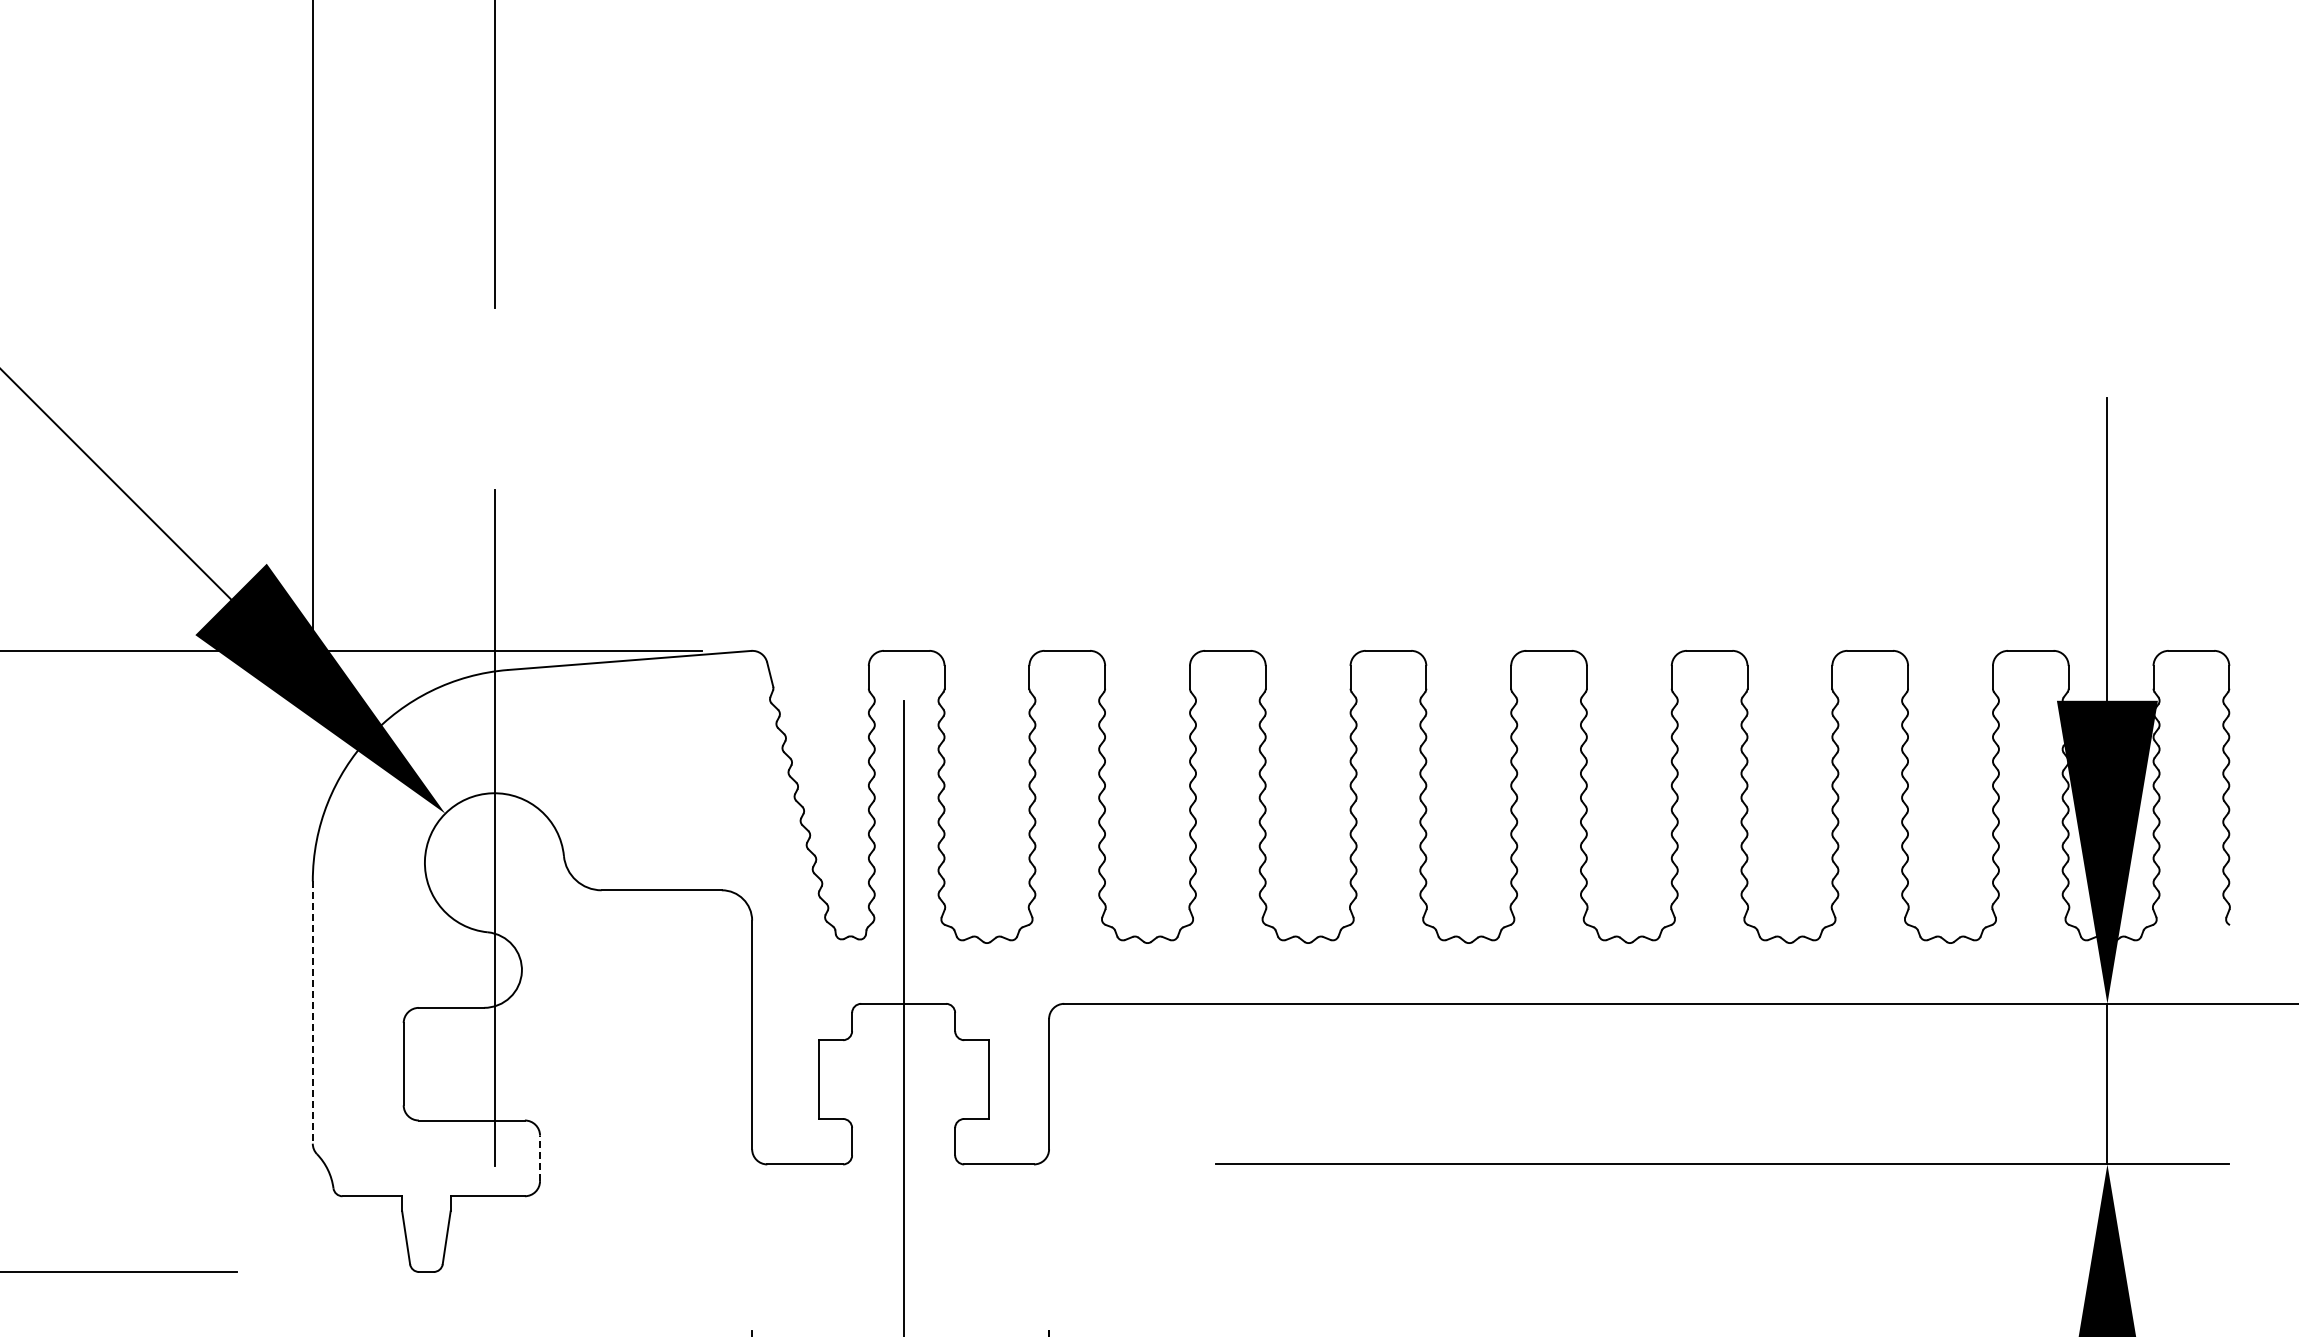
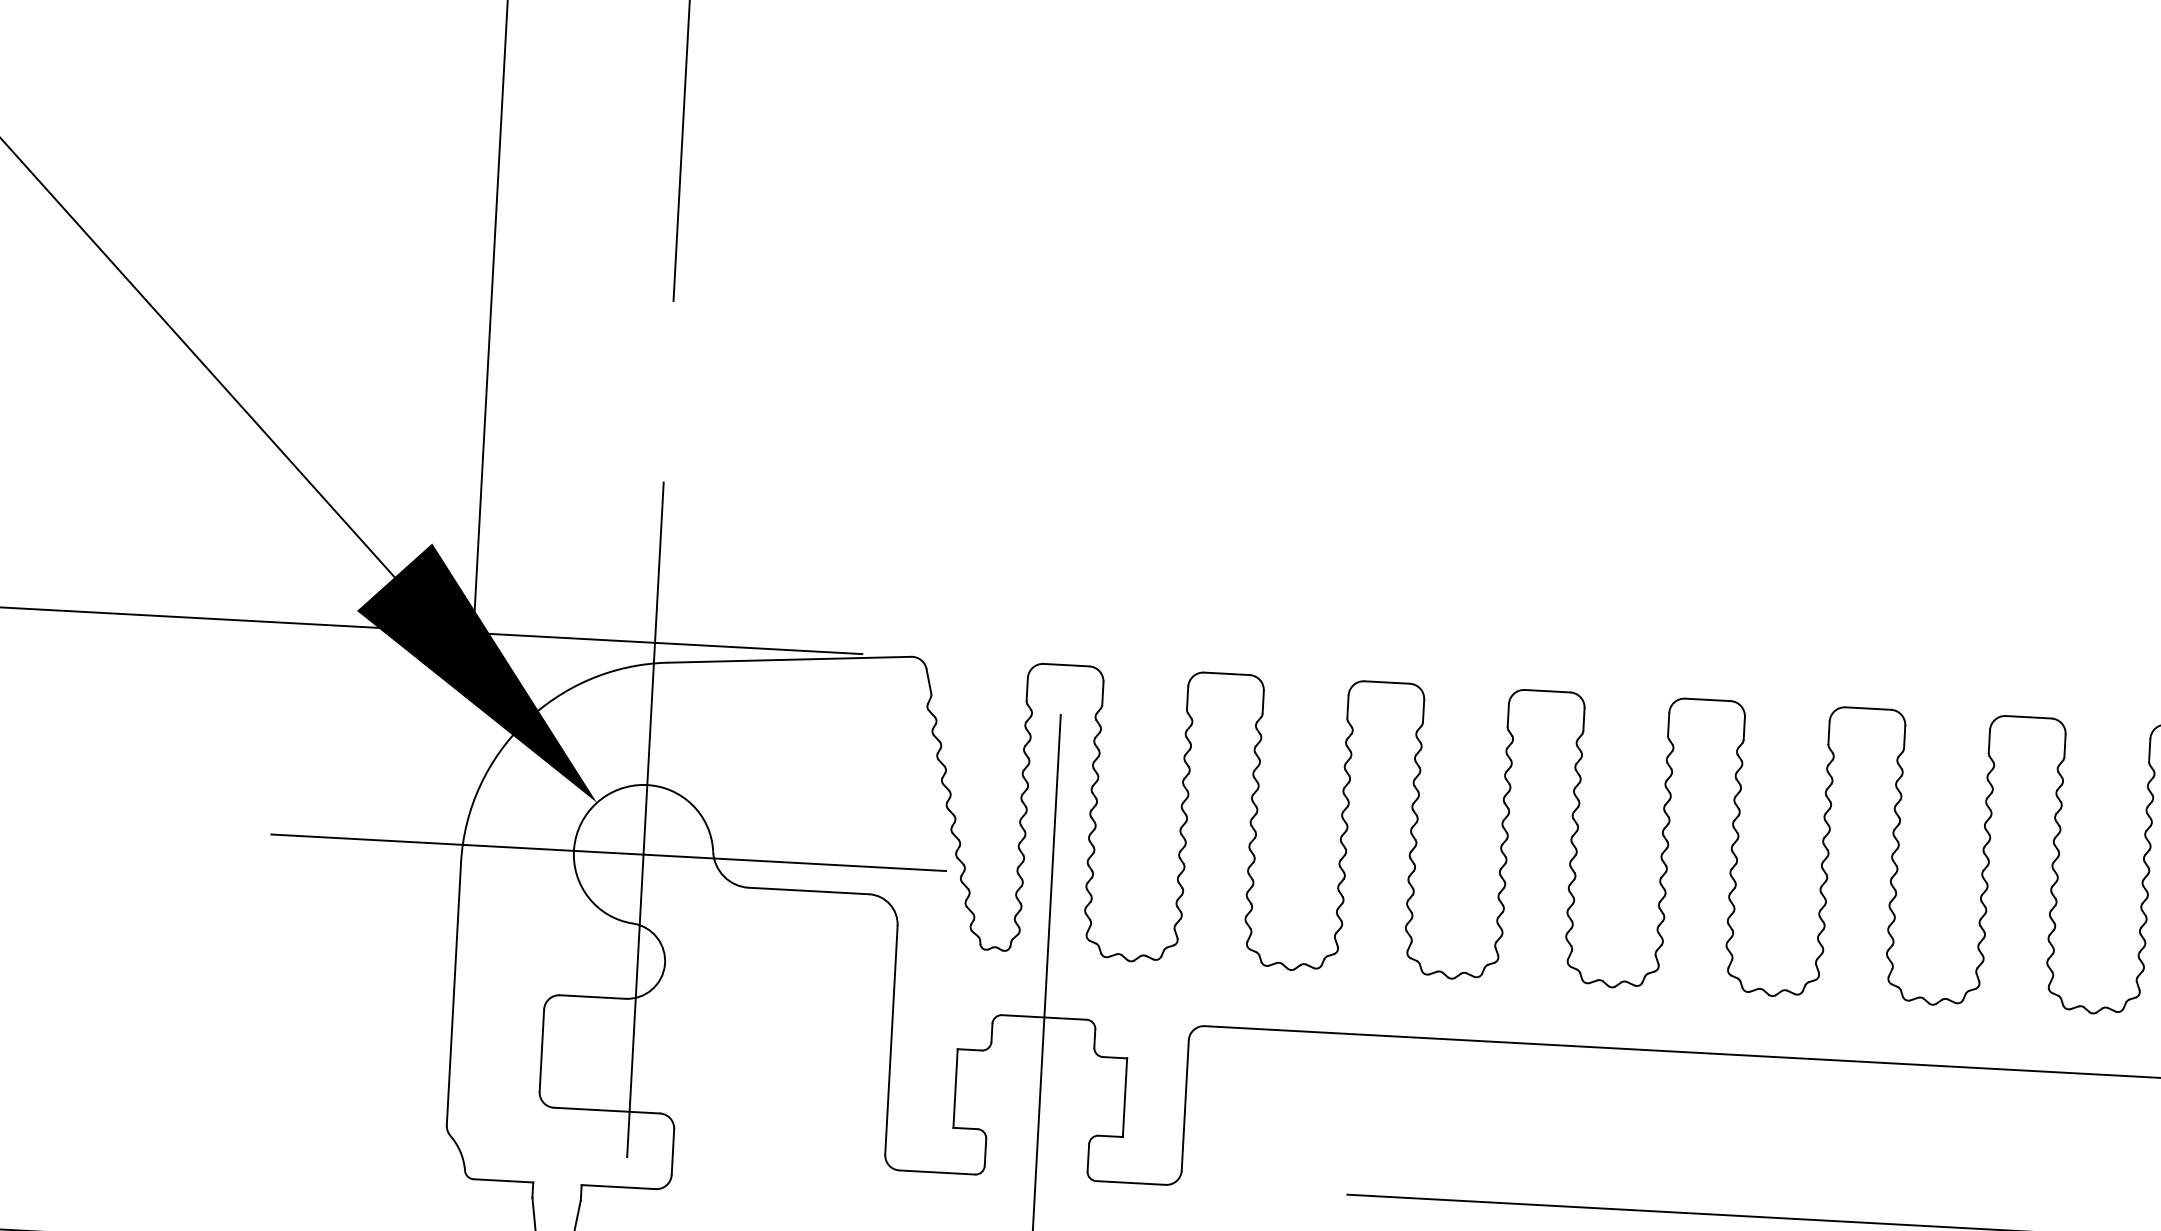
line: (459, 862) -> (608, 852), added
line: (312, 1013) -> (453, 995), dashed -> solid
line: (540, 1158) -> (673, 1152), dashed -> solid

